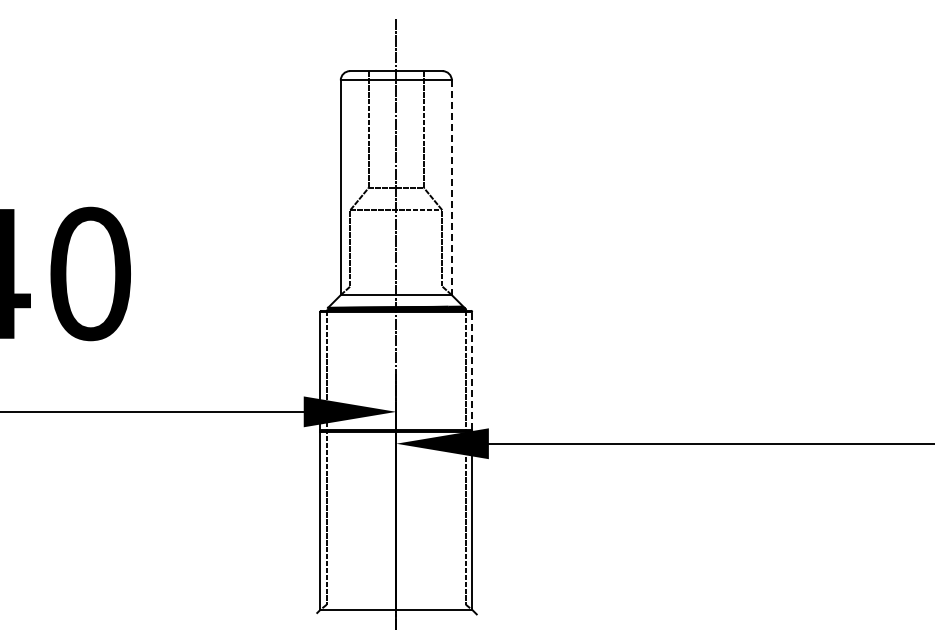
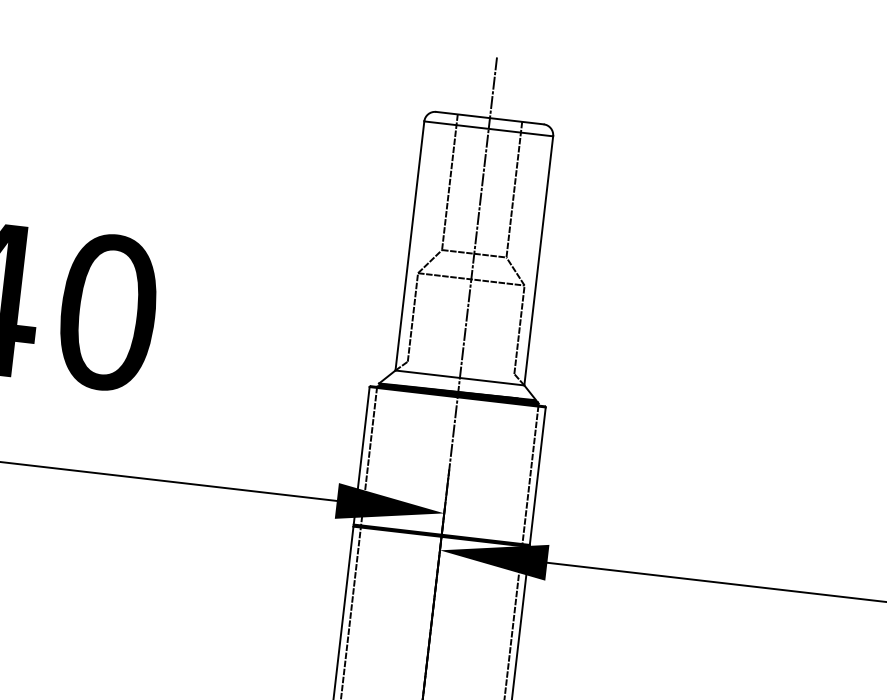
line: (451, 188) -> (538, 261), dashed -> solid
line: (472, 370) -> (538, 475), dashed -> solid

